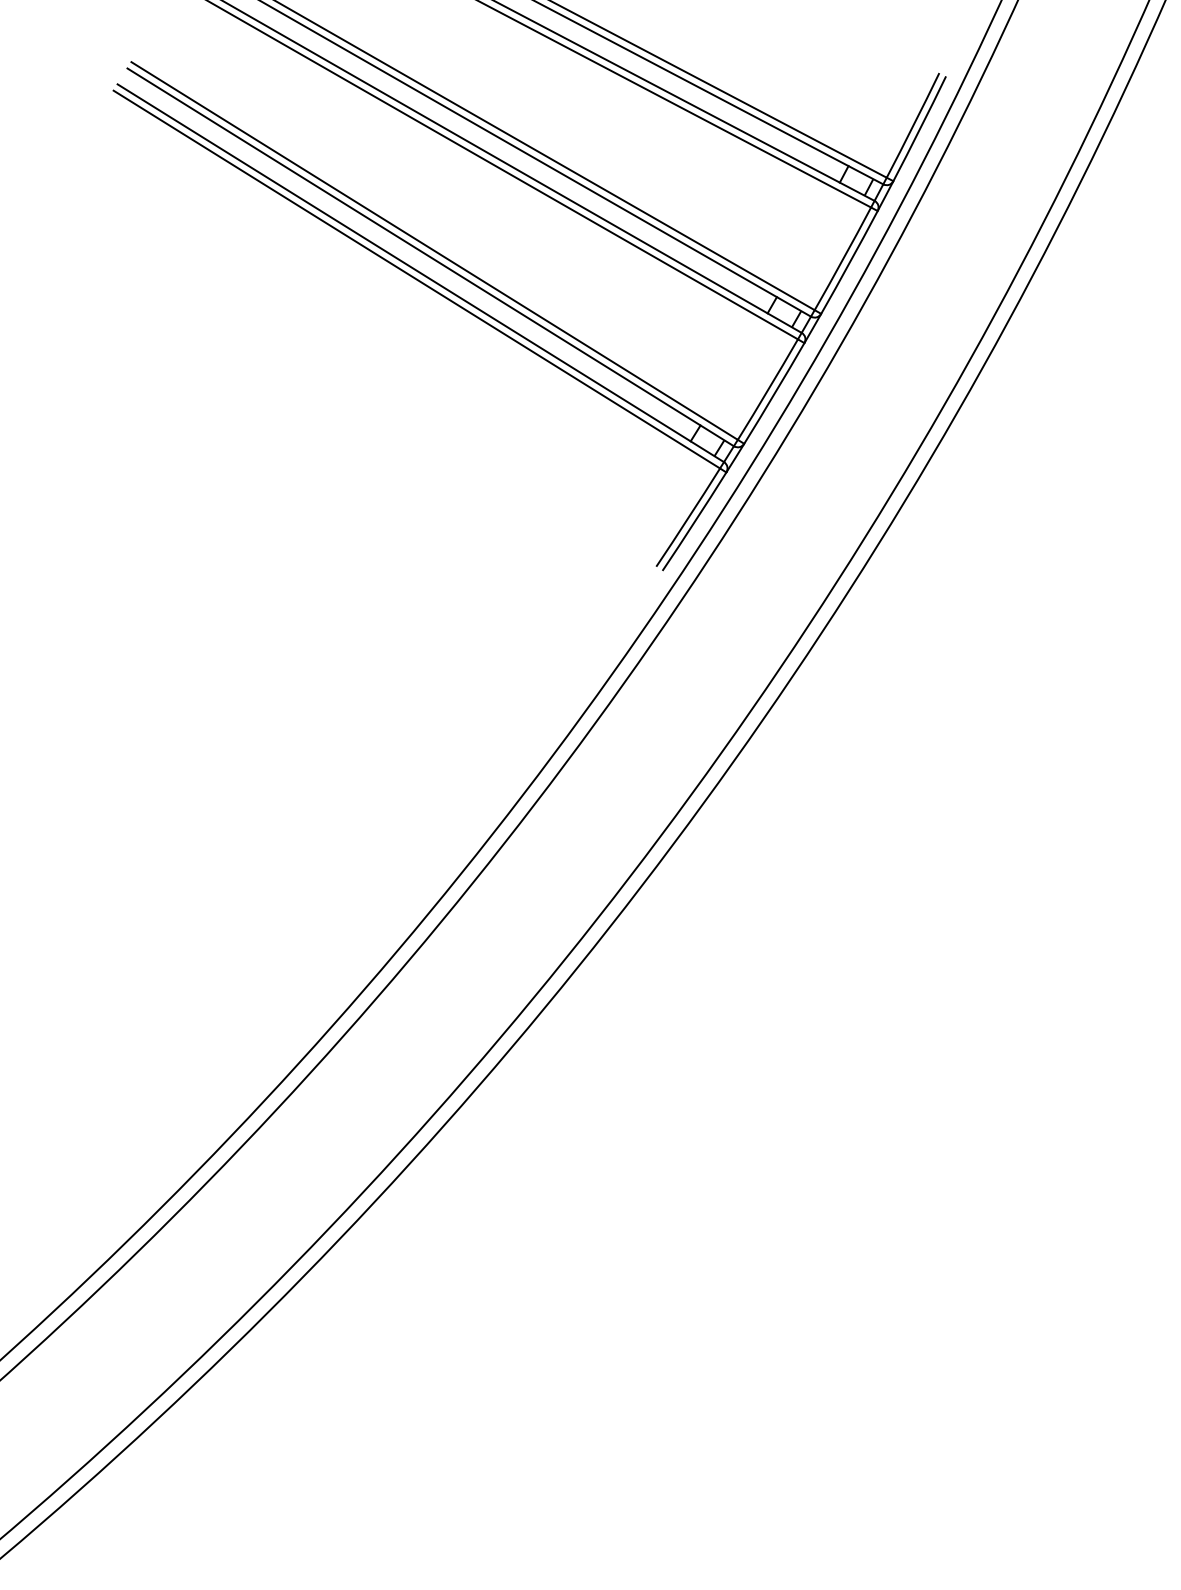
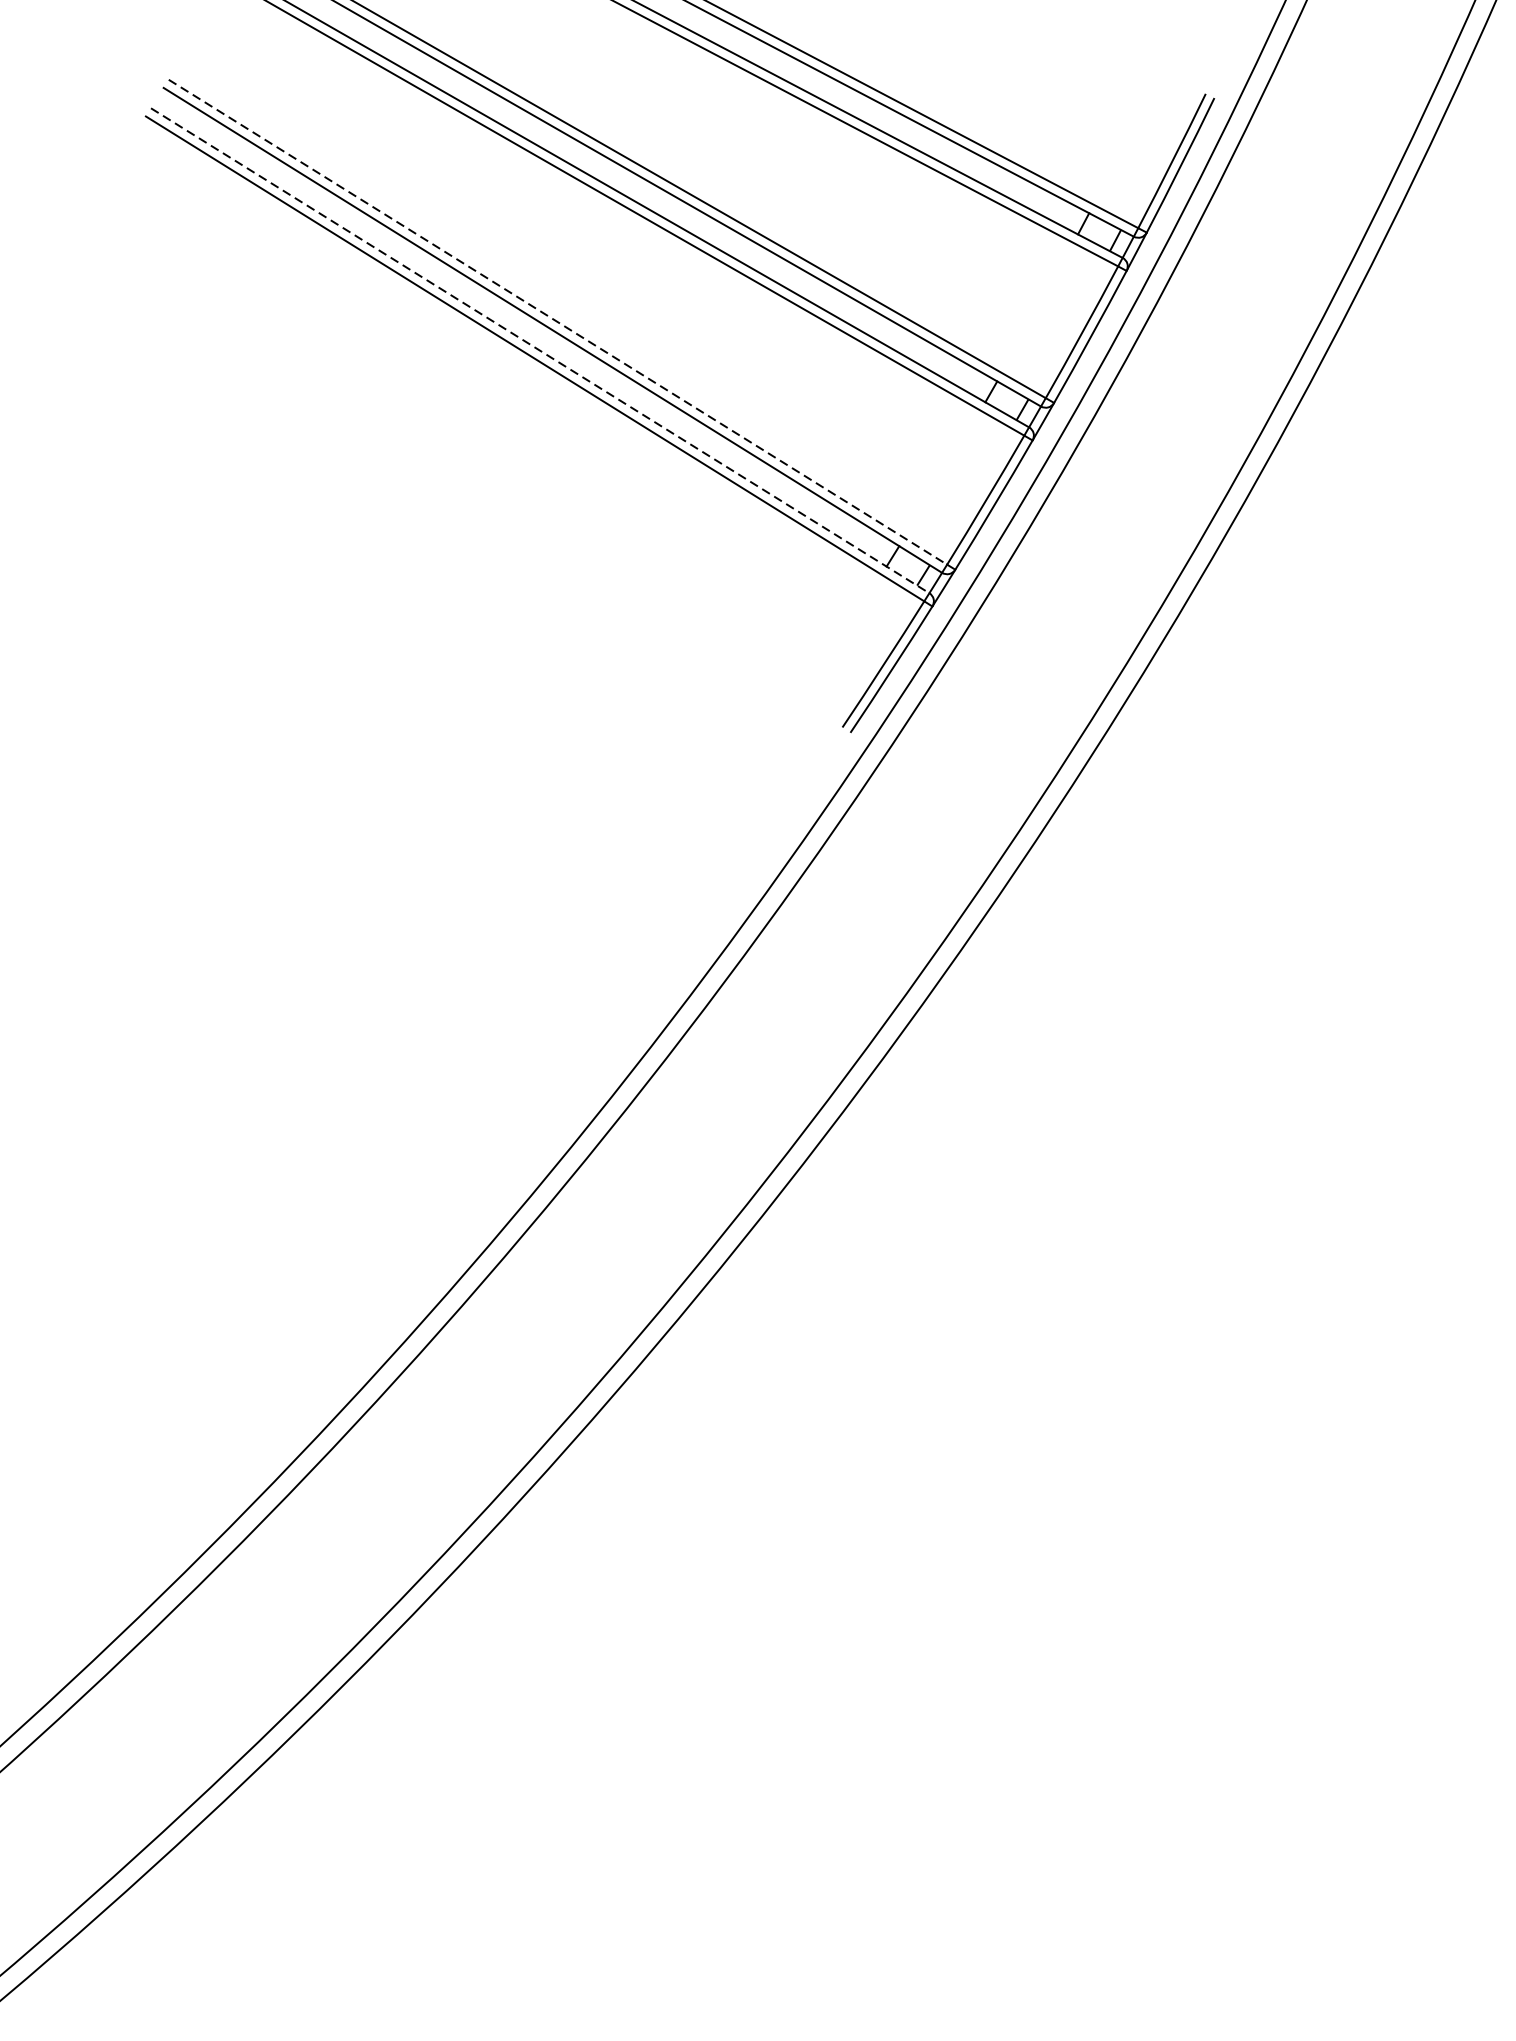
line: (435, 251) -> (559, 322), solid -> dashed
line: (421, 273) -> (541, 351), solid -> dashed

